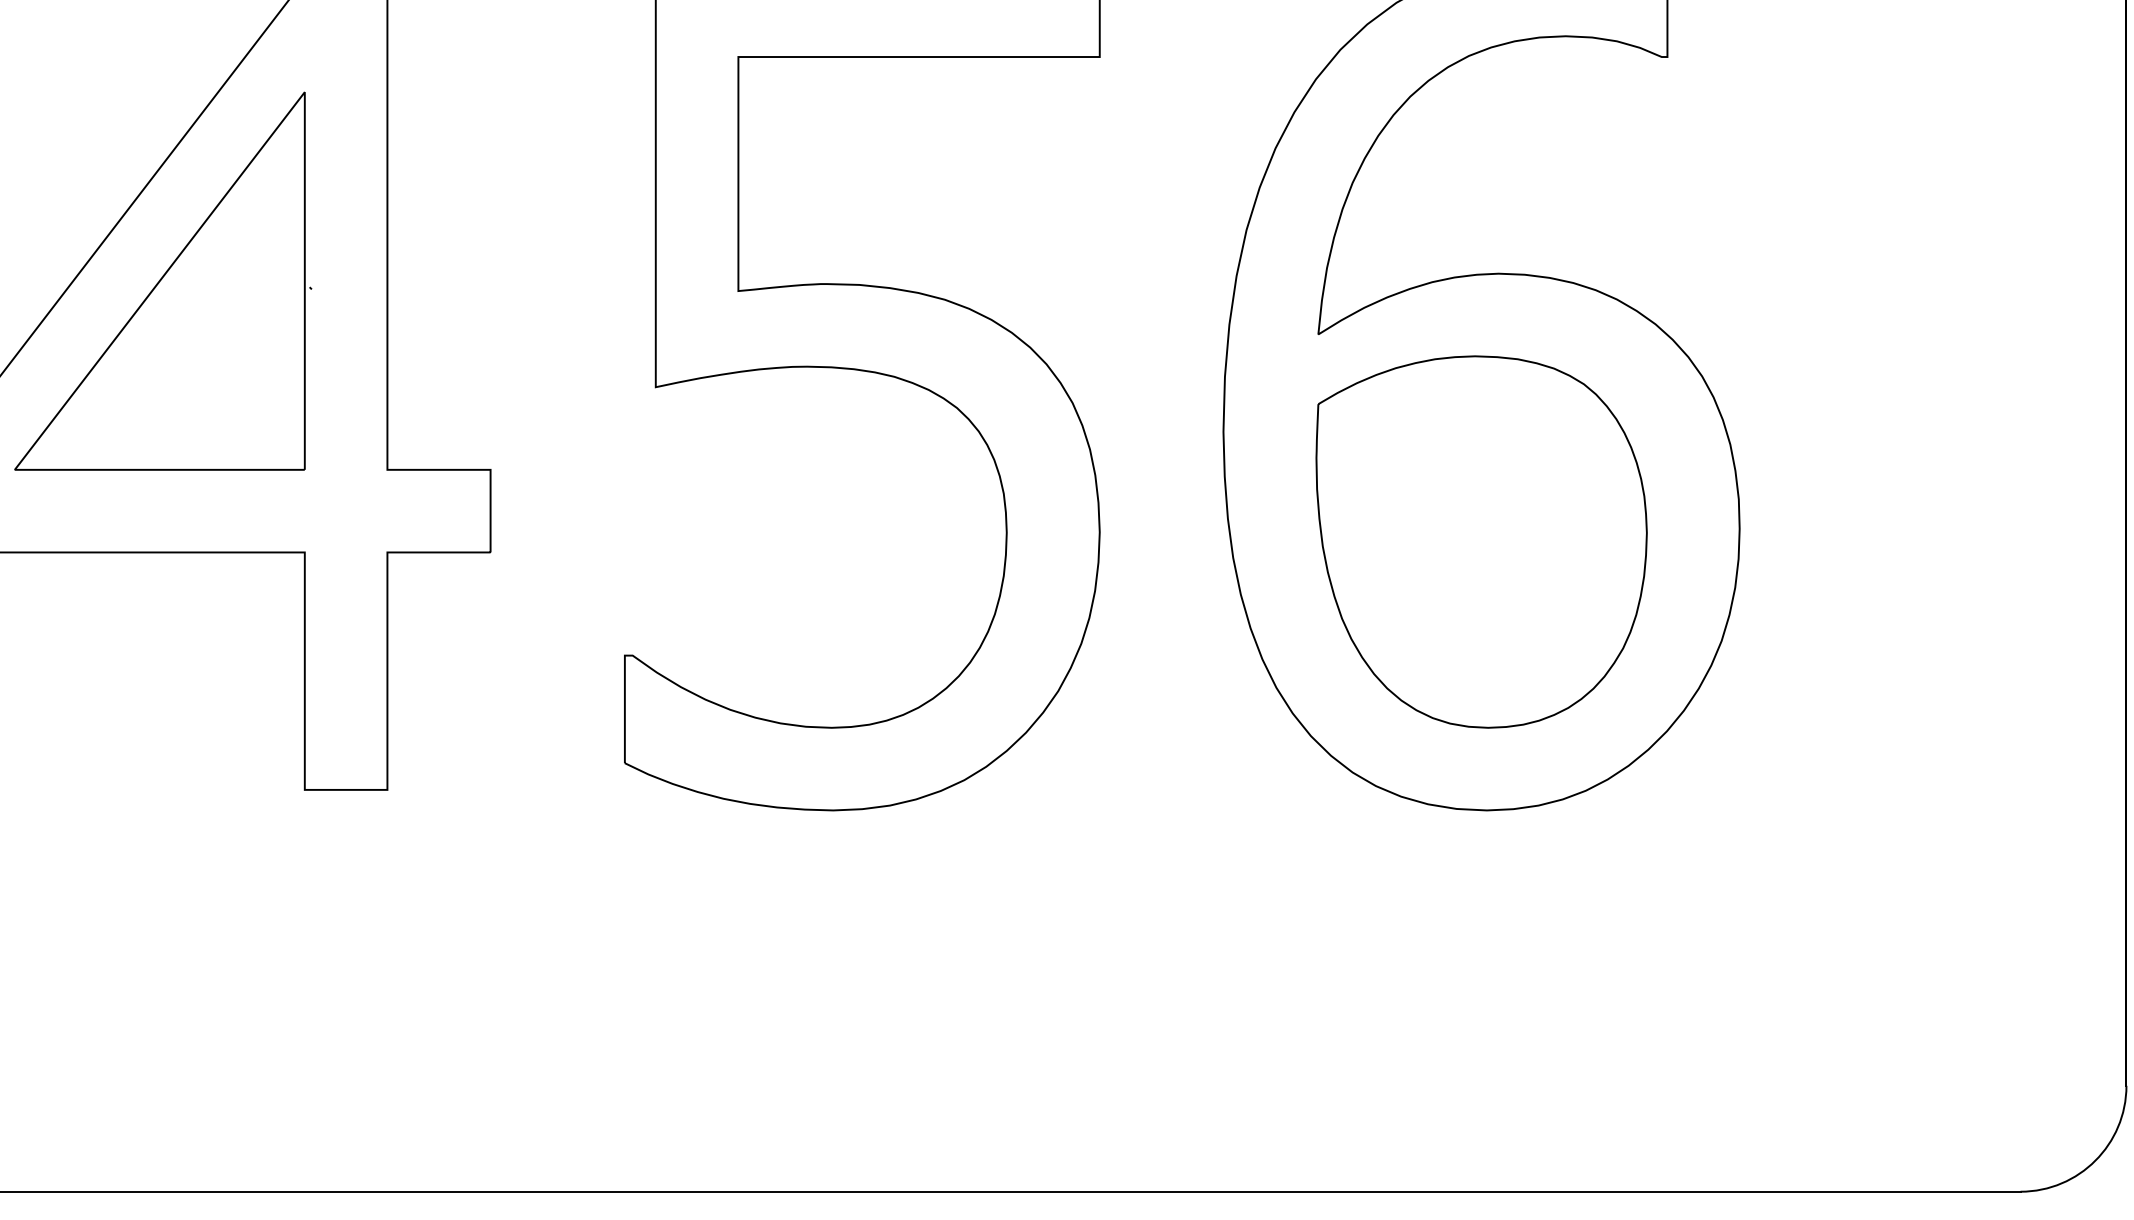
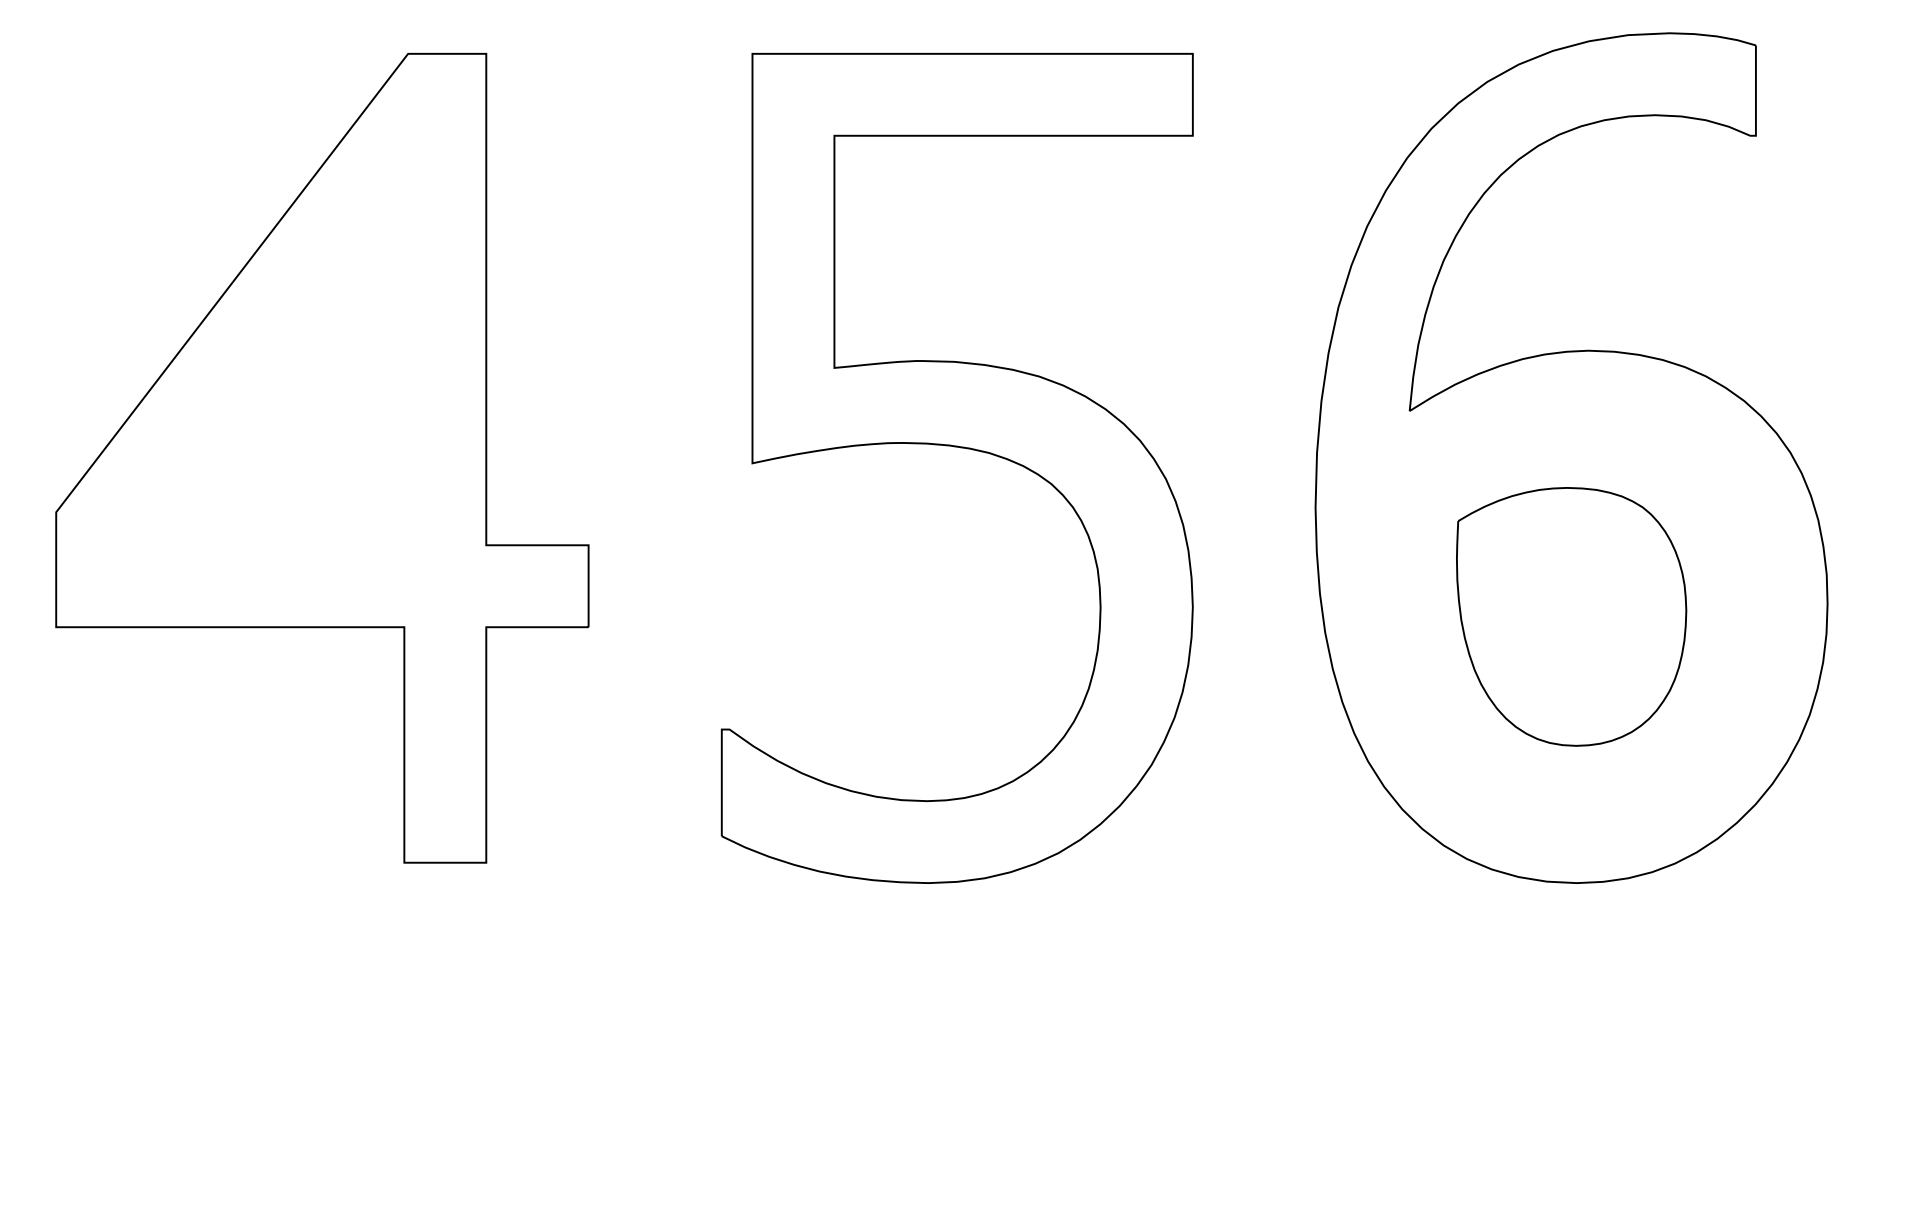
part: (163, 280) -> (264, 357), removed
part: (1481, 541) -> (1571, 616), size x0.7

